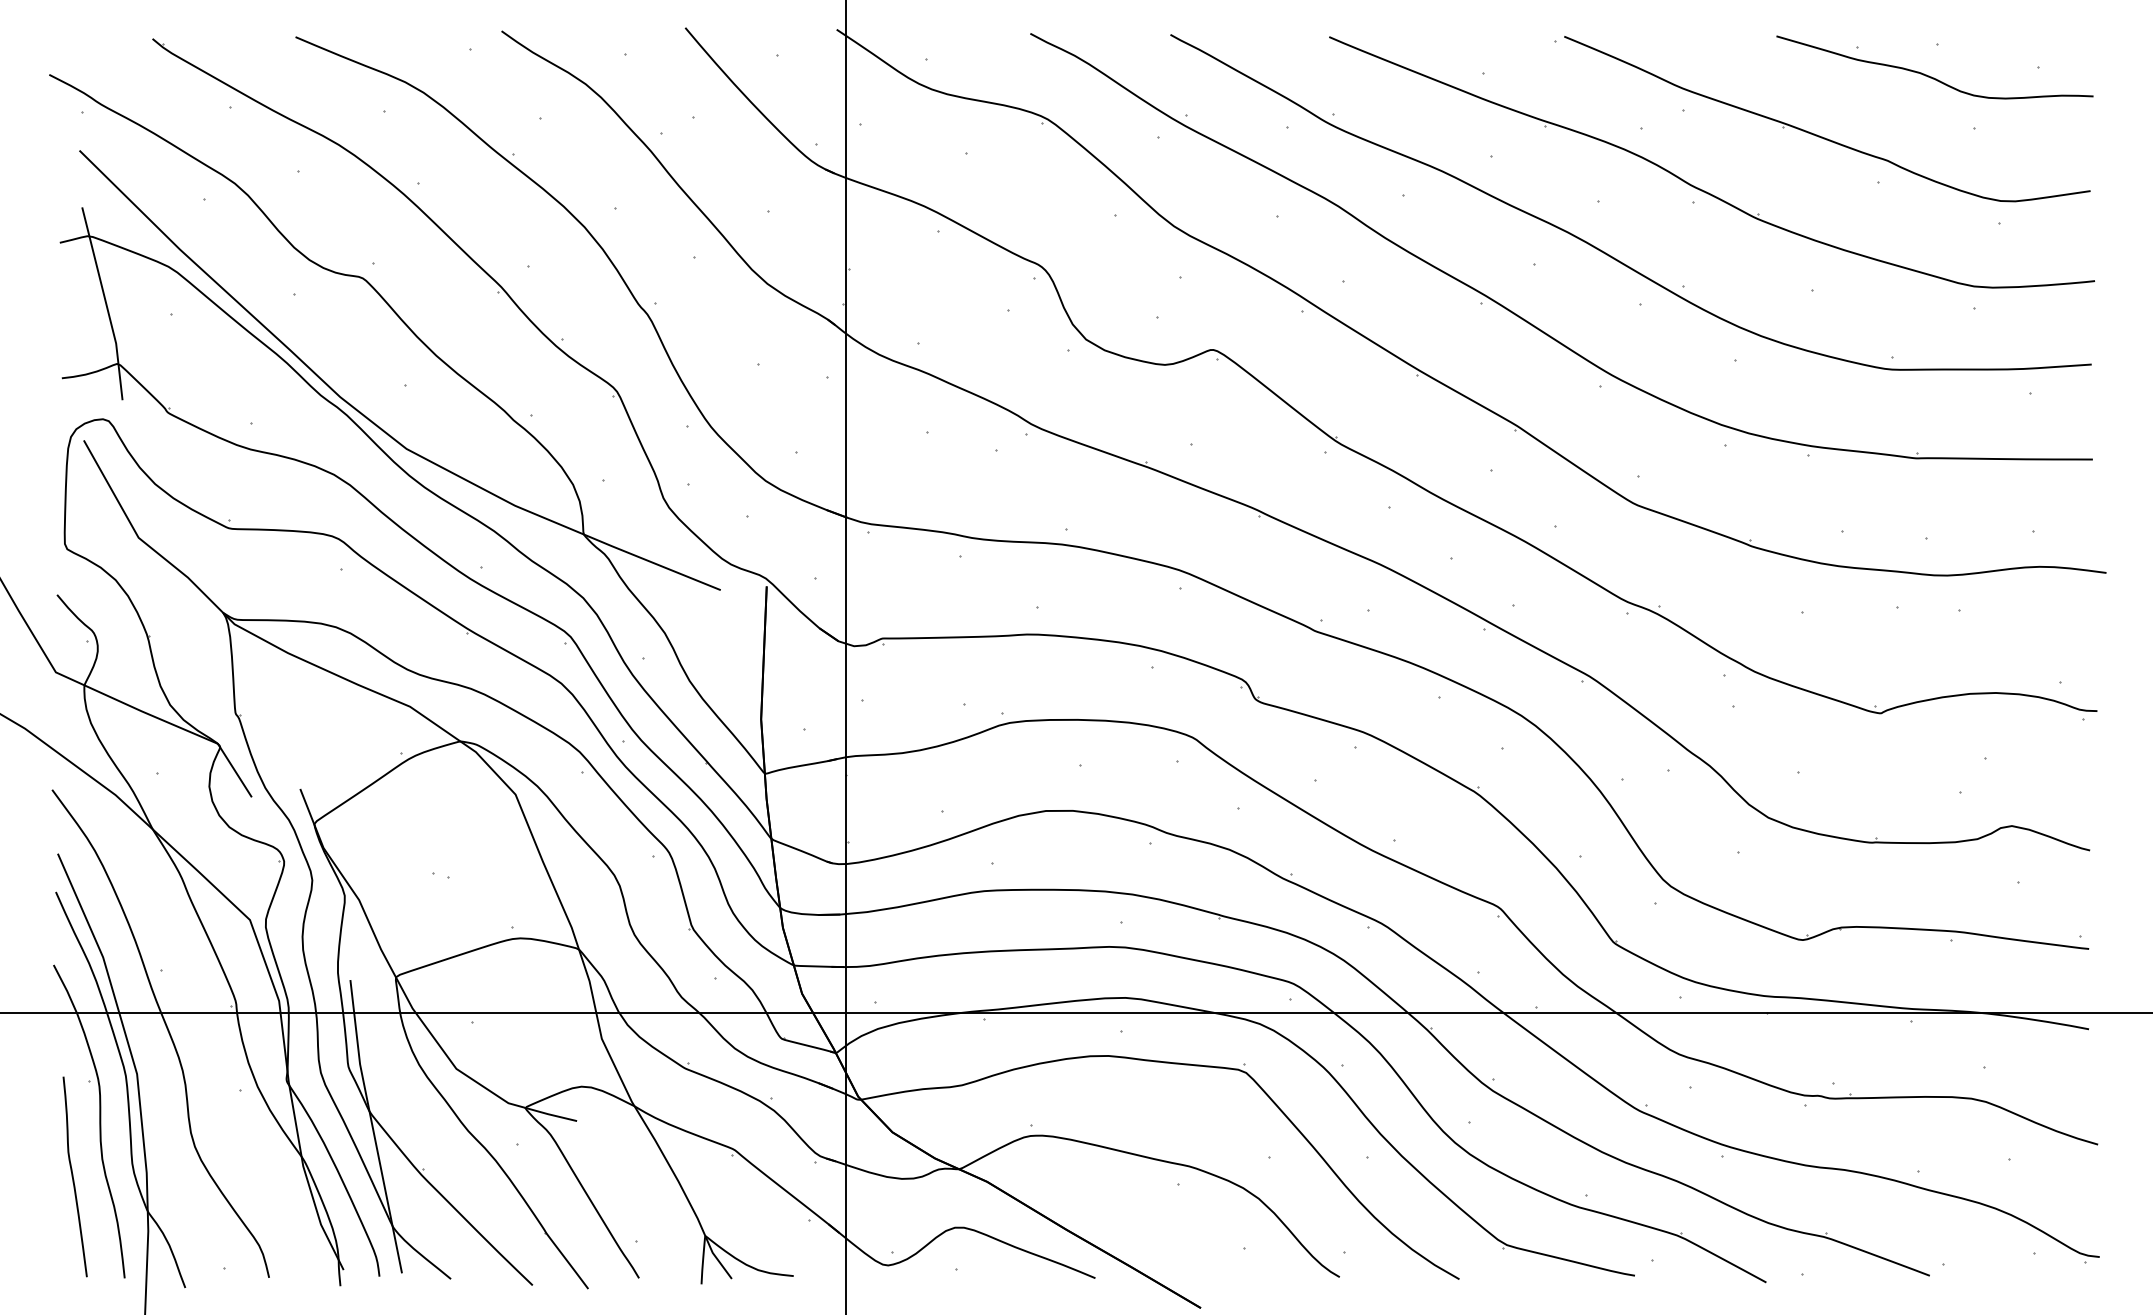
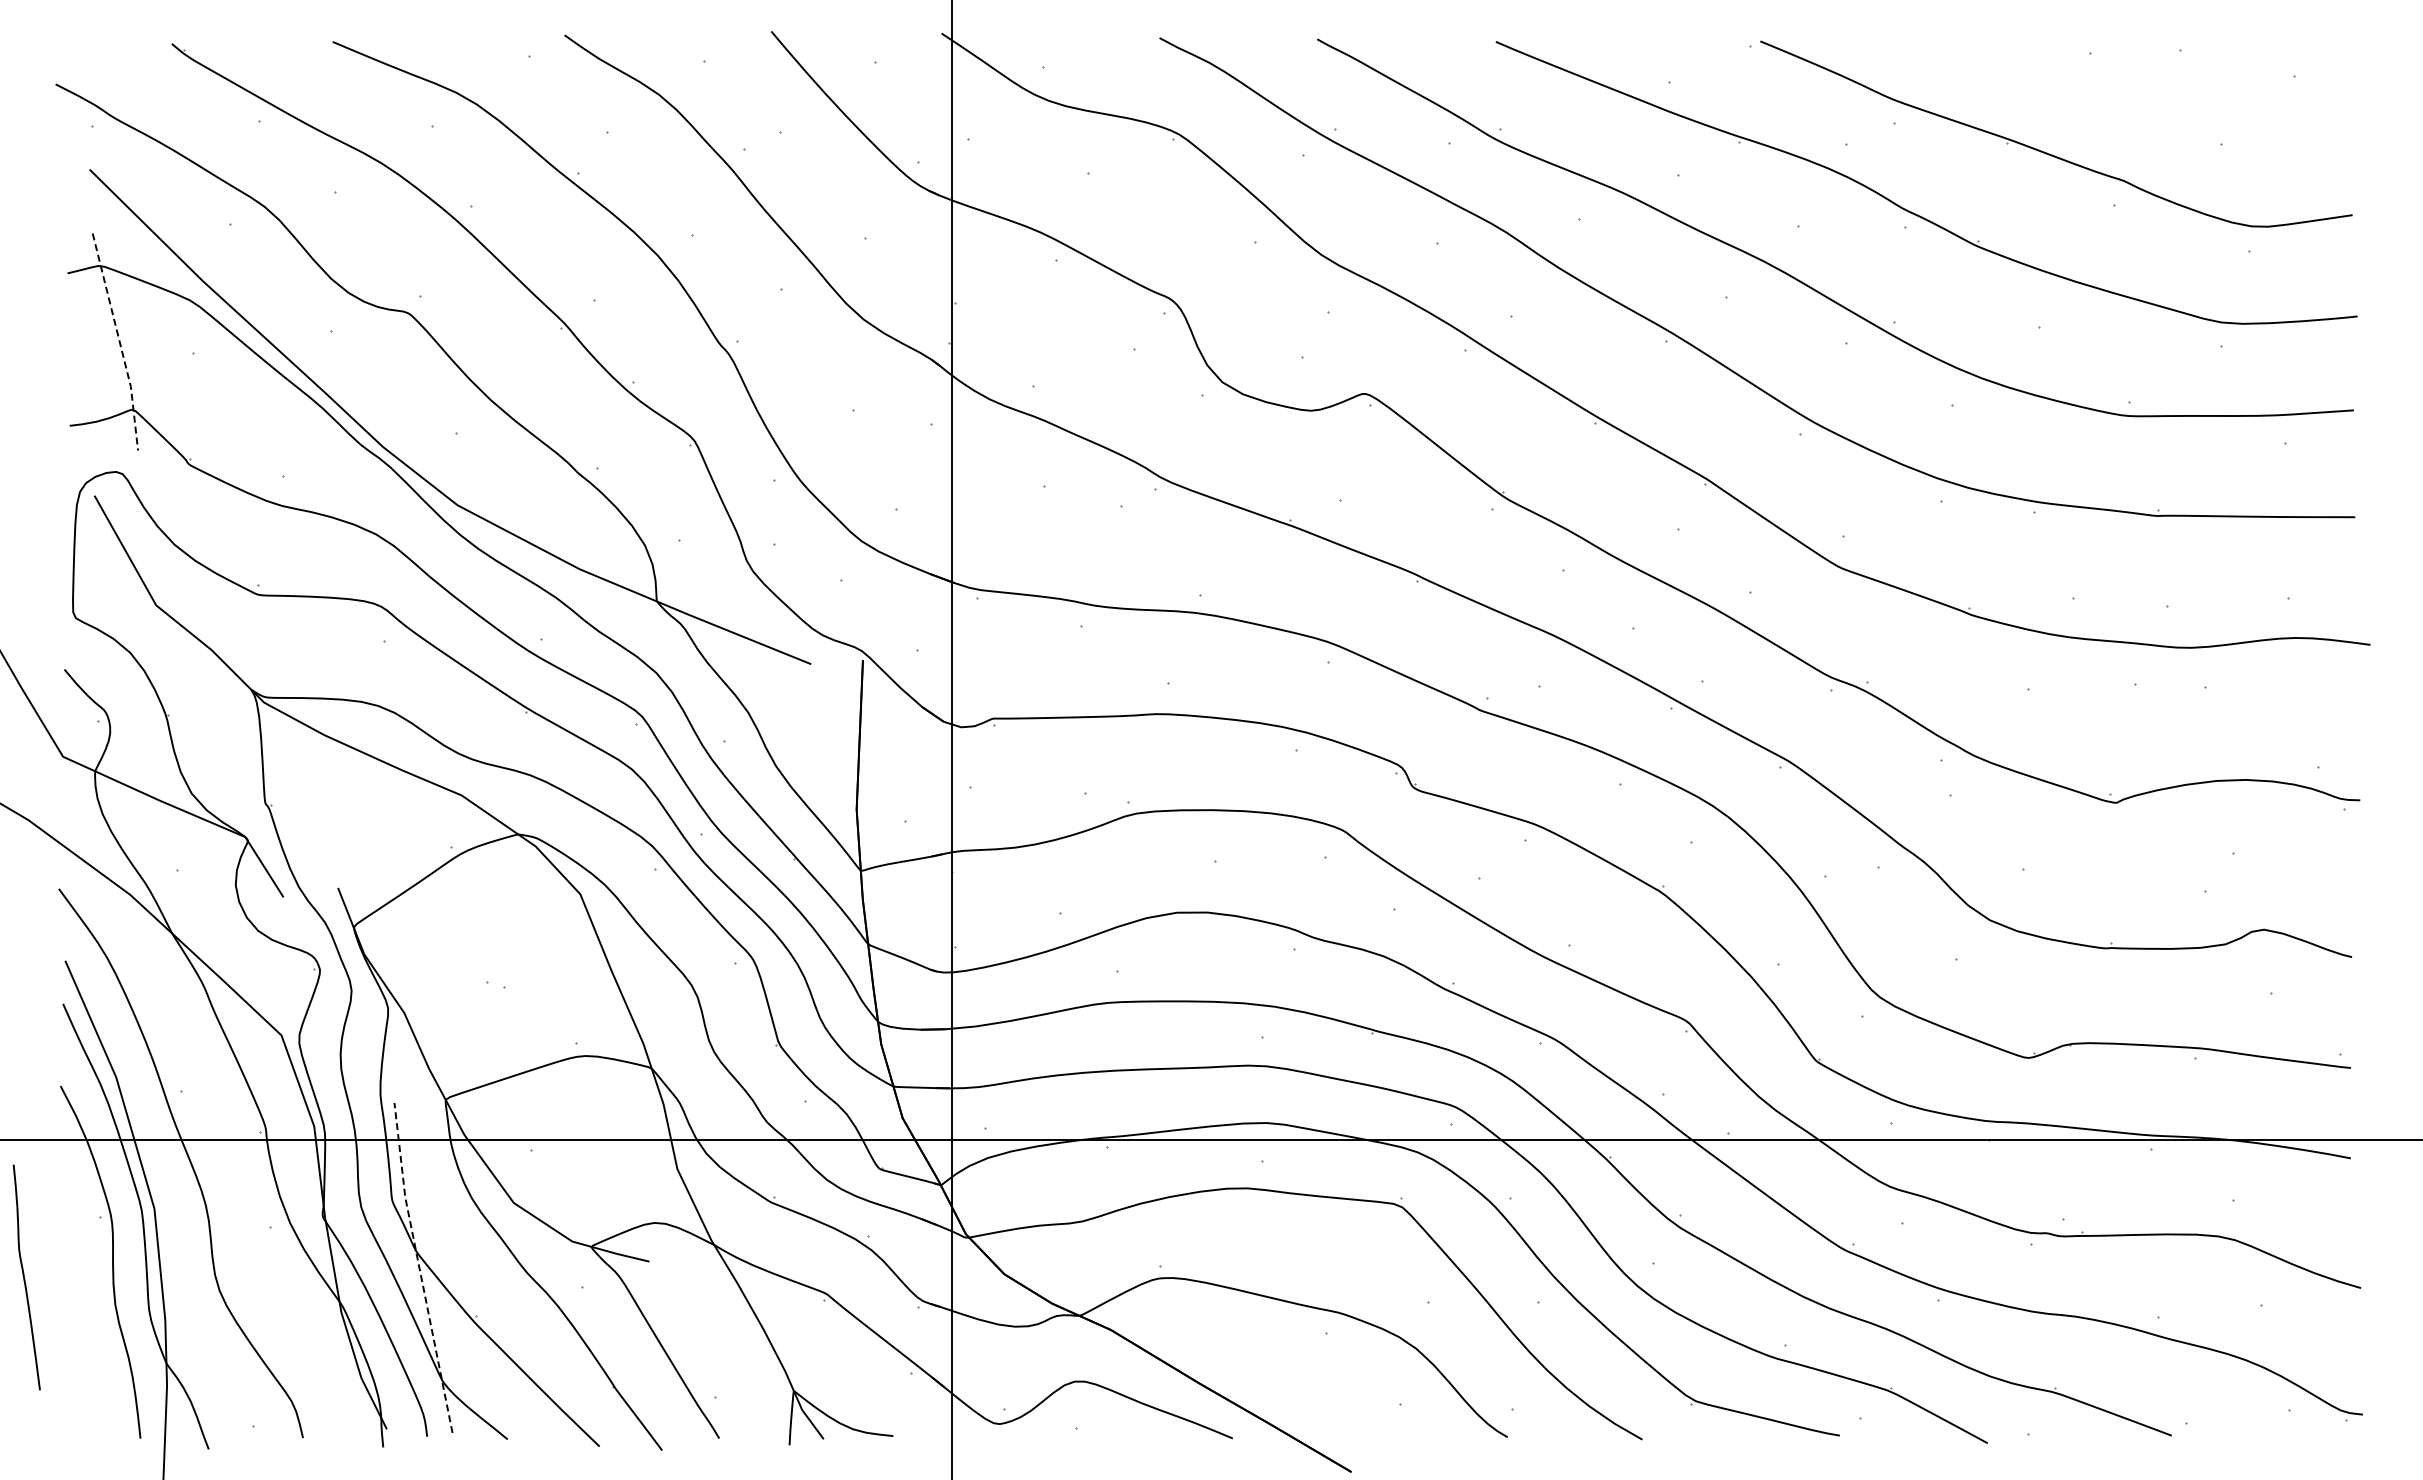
curve: (1929, 75) -> (2171, 85), removed
line: (106, 304) -> (119, 342), solid -> dashed
line: (372, 1126) -> (419, 1267), solid -> dashed
curve: (74, 1177) -> (25, 1278), moved

